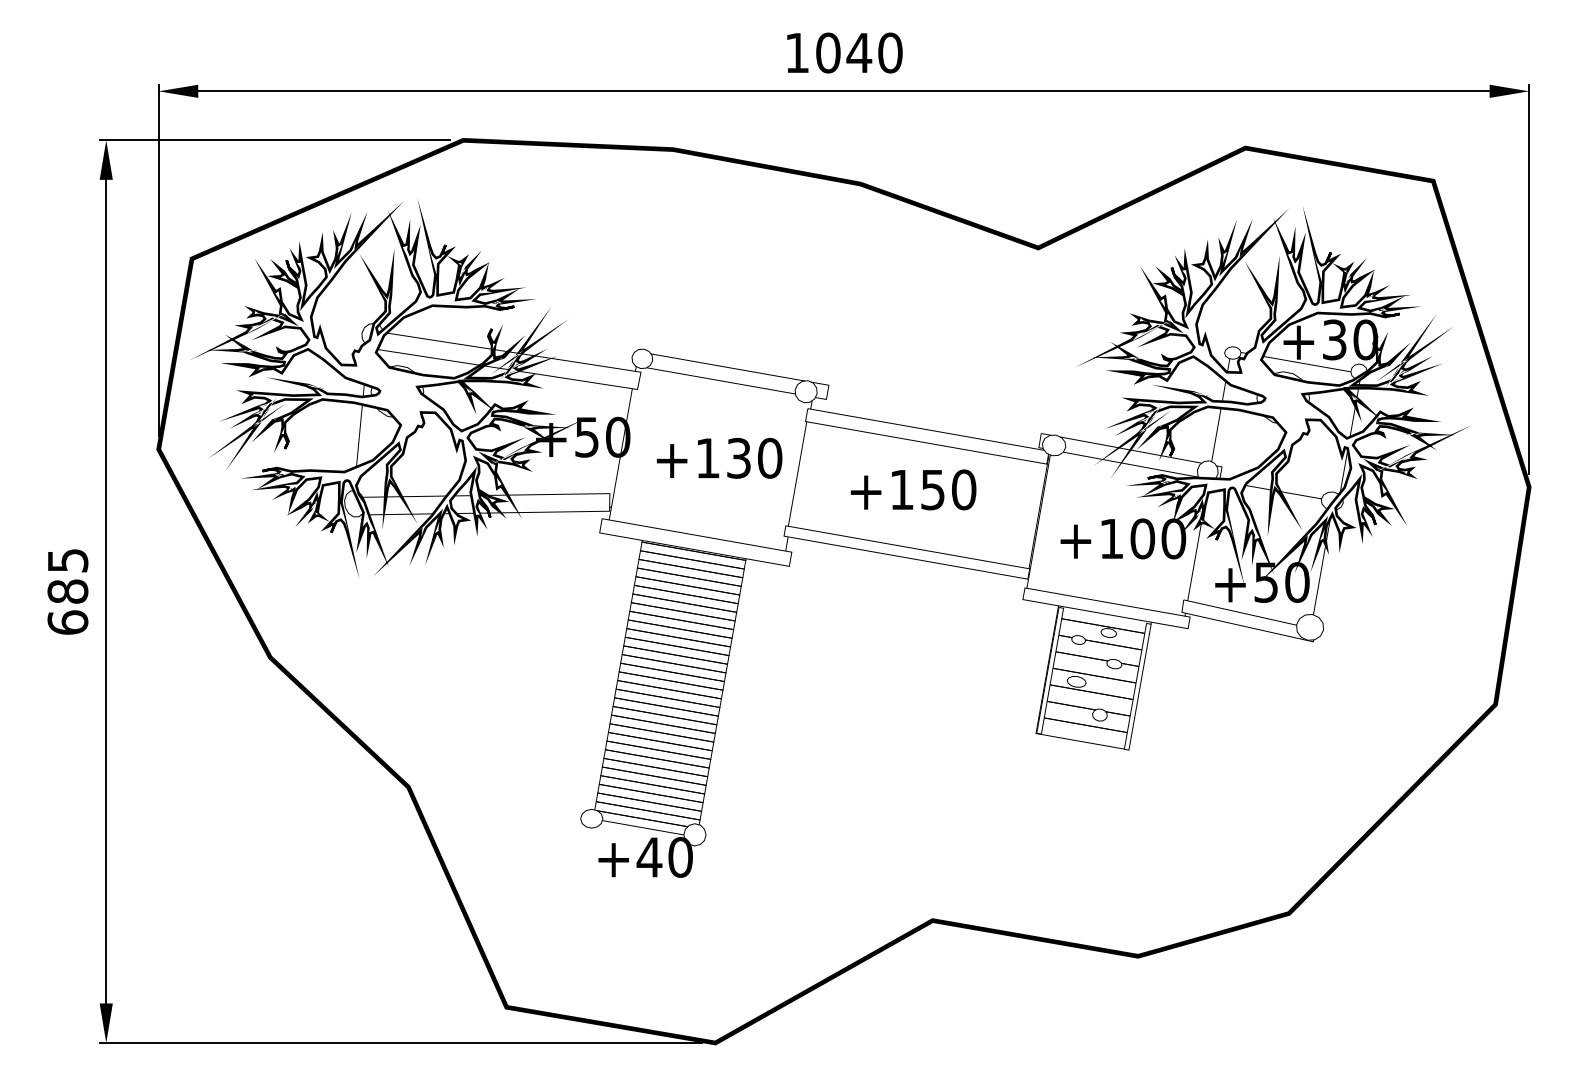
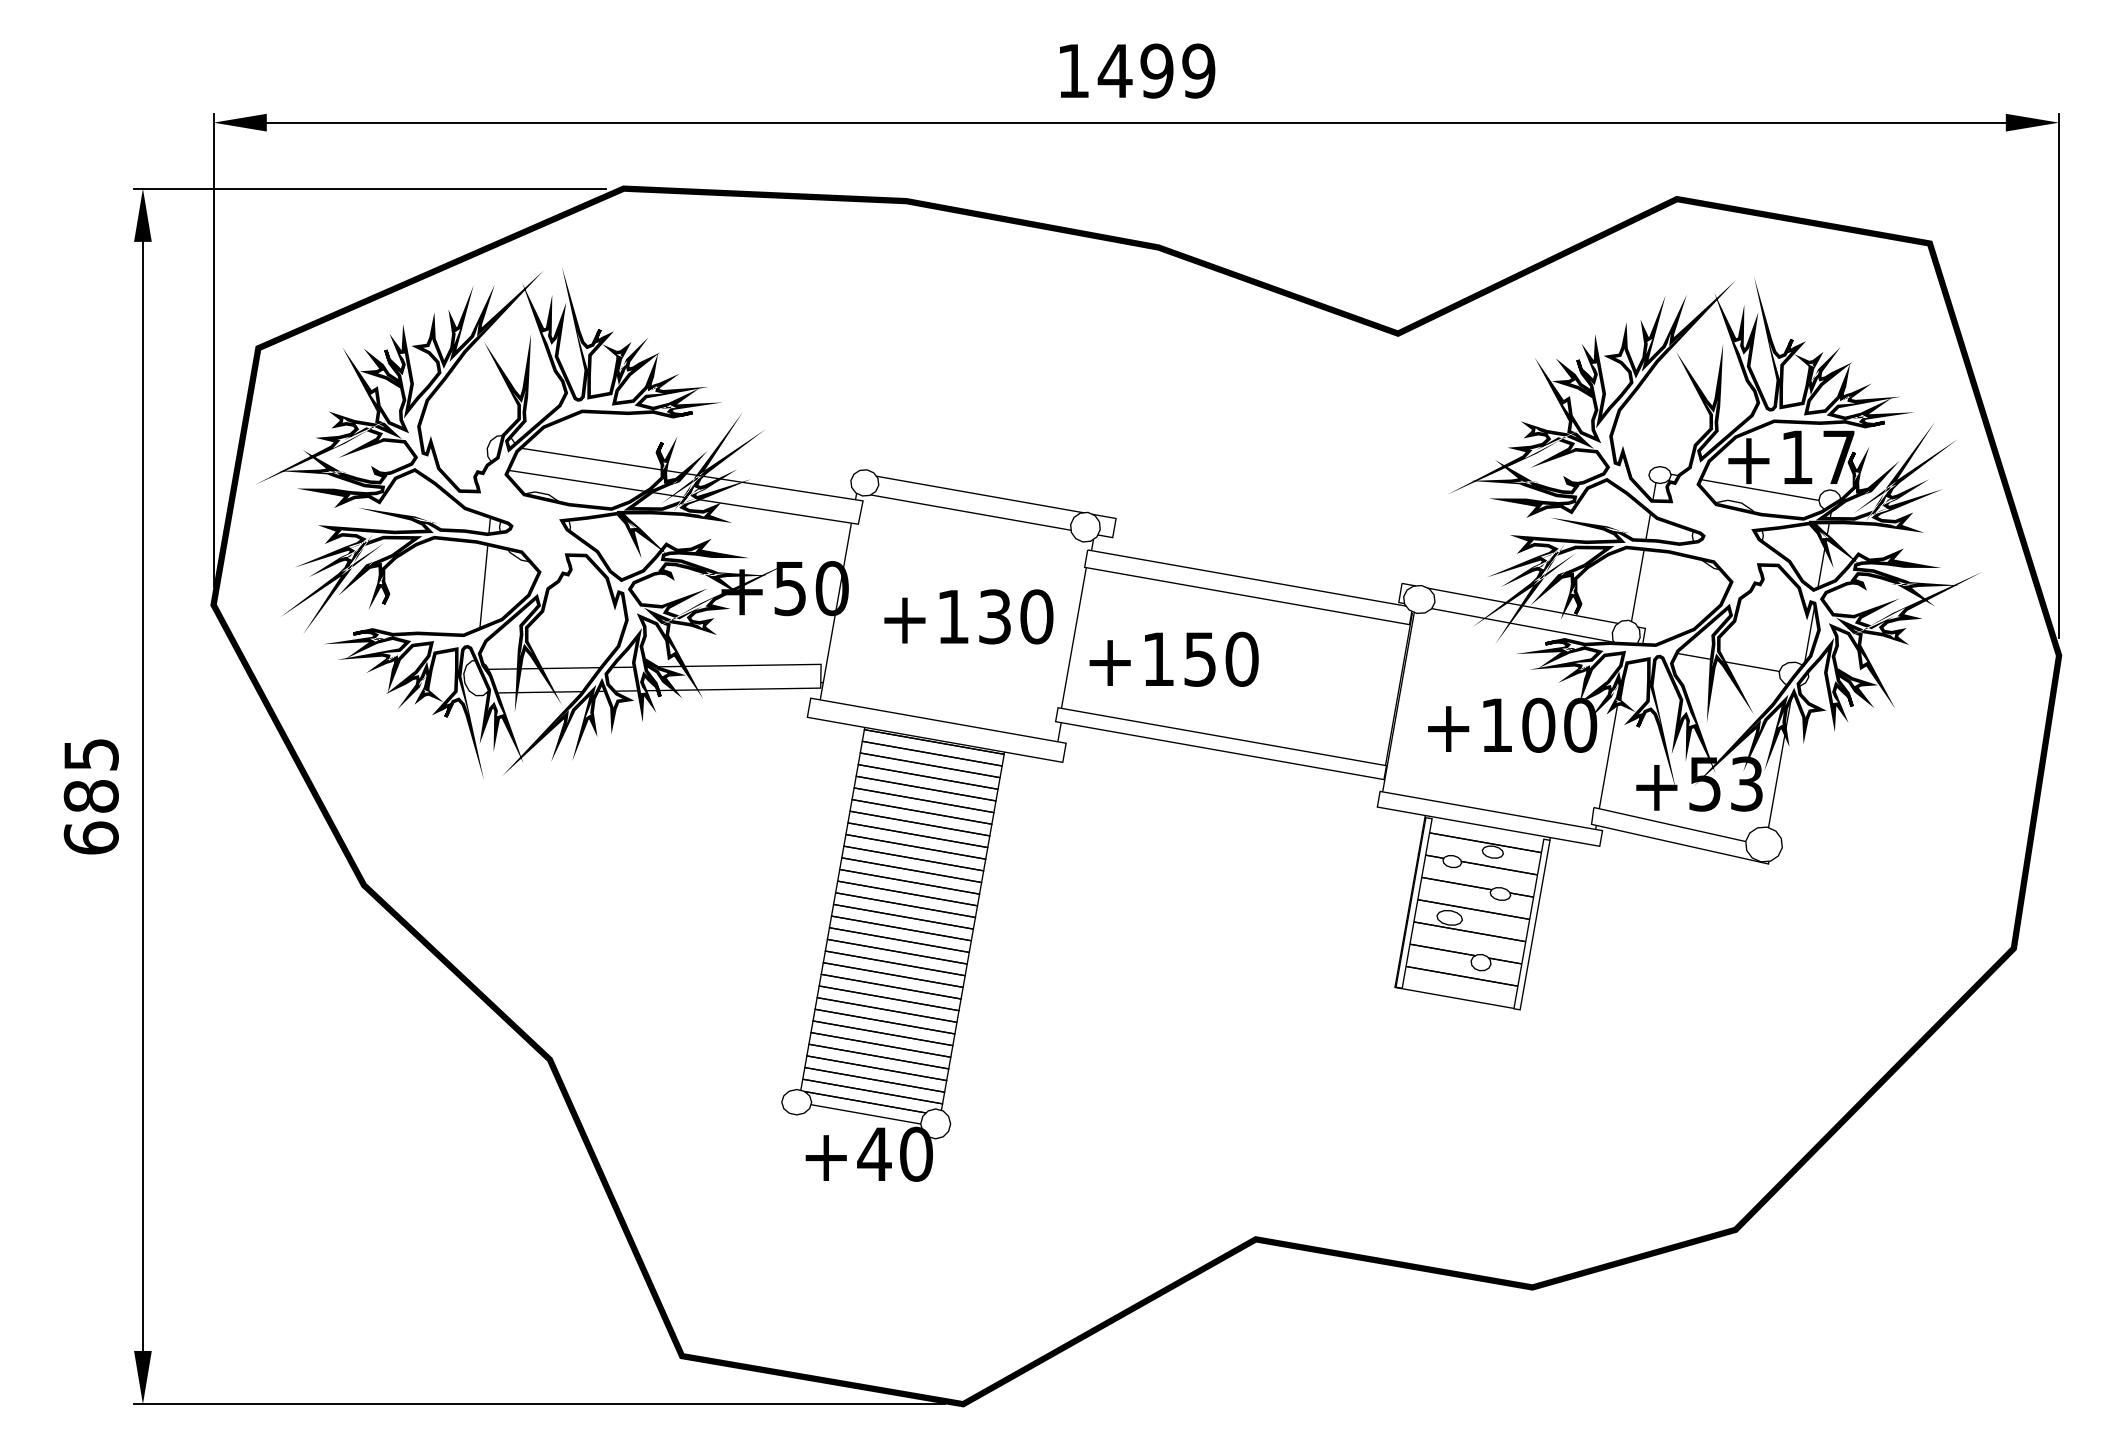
text: (858, 52) -> (1156, 70), 1040 -> 1499
text: (1350, 339) -> (1818, 457), +30 -> +17
text: (913, 489) -> (1173, 658), moved
text: (1297, 582) -> (1746, 783), +50 -> +53

